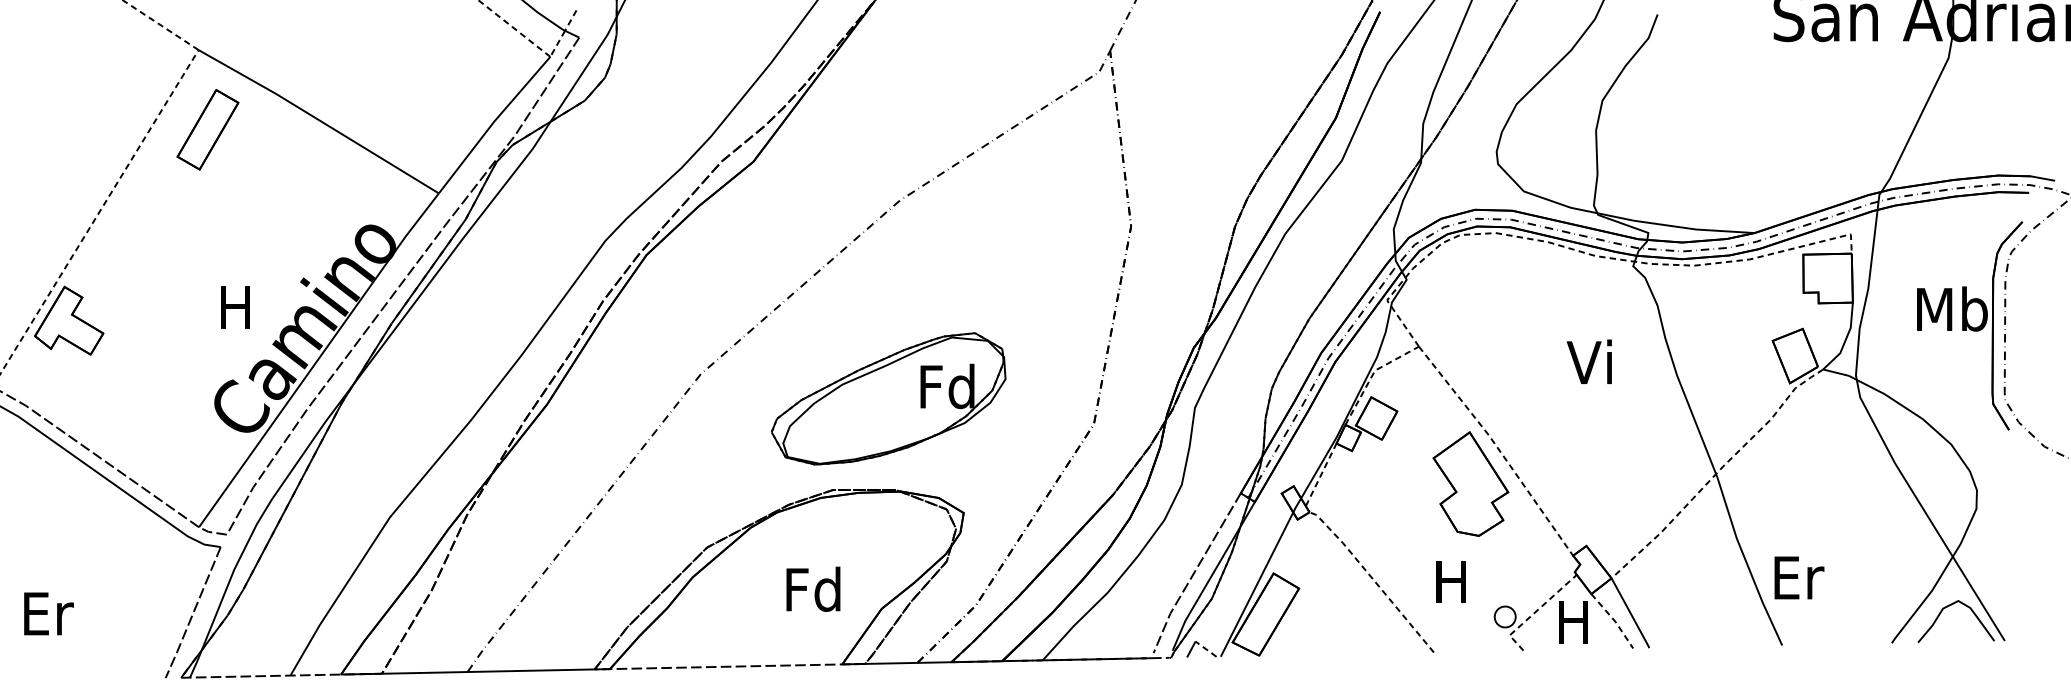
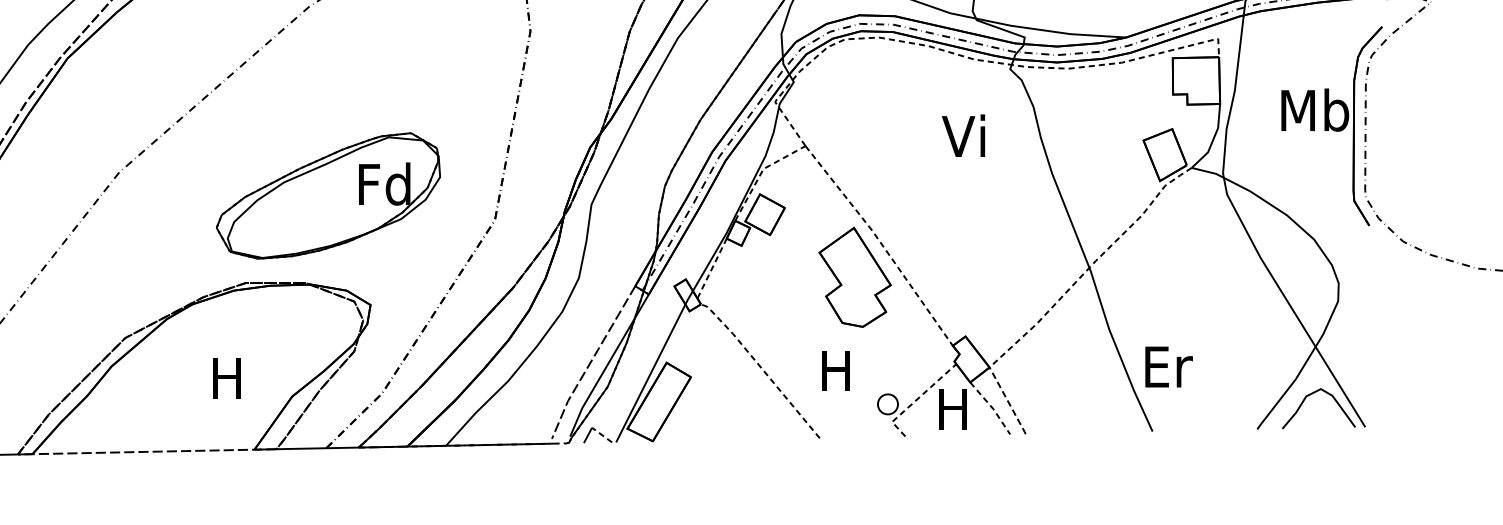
text: (1588, 361) -> (962, 135), moved
part: (888, 398) -> (328, 195), moved
text: (813, 588) -> (227, 377), Fd -> H
line: (1630, 613) -> (1007, 401), solid -> dashed

